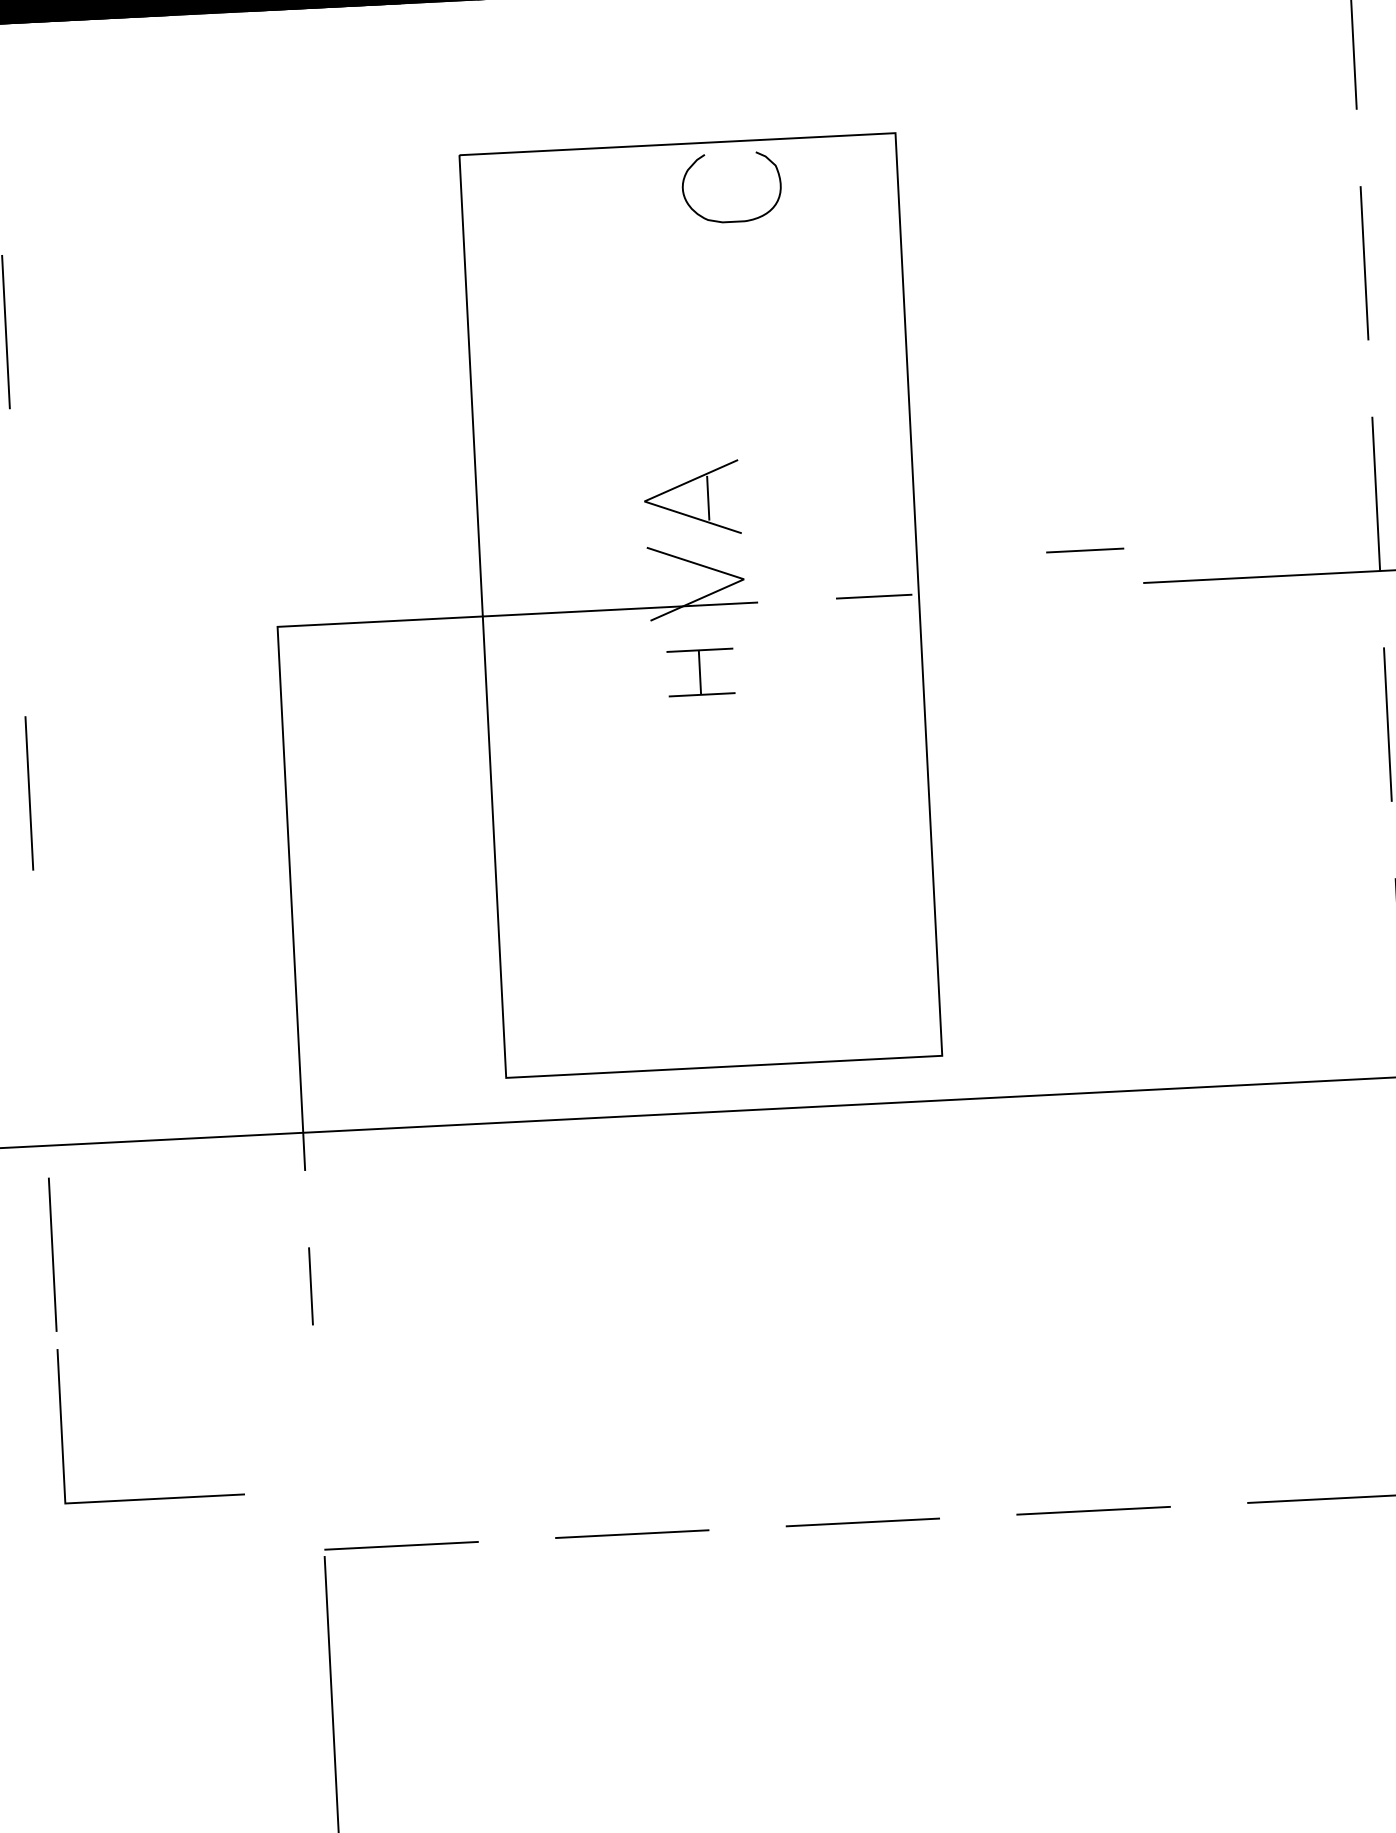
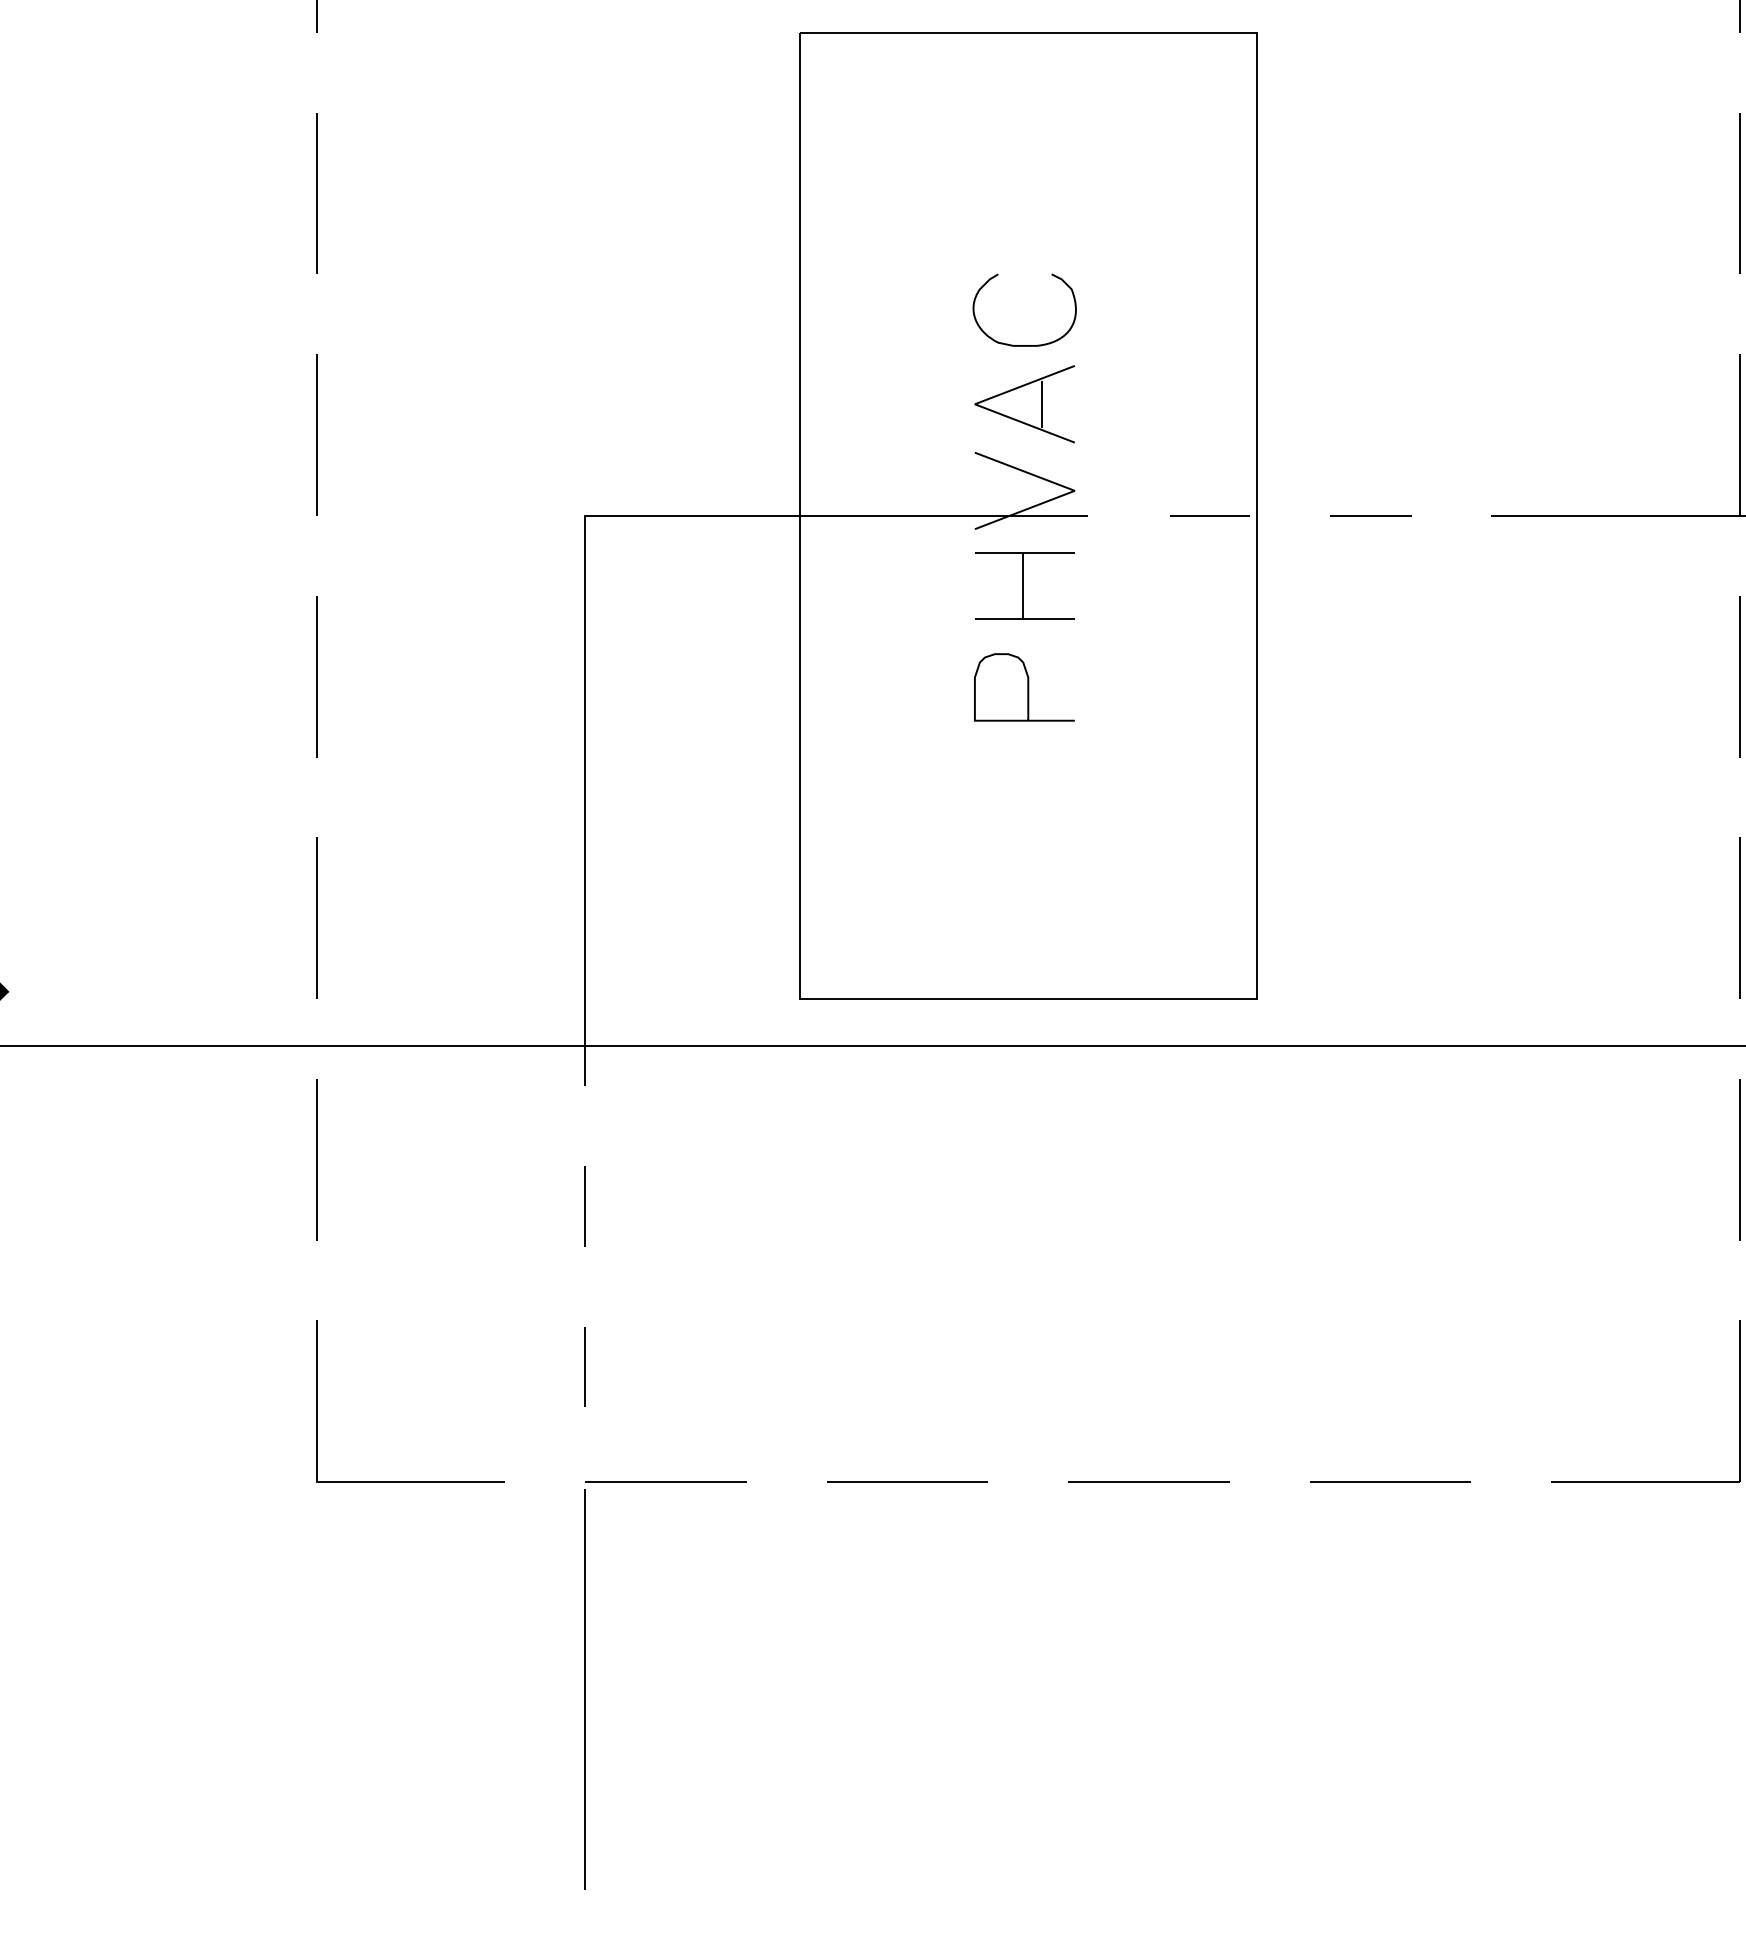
curve: (733, 221) -> (1024, 345), moved
line: (1085, 550) -> (1370, 515), moved
line: (17, 562) -> (316, 434), added
part: (700, 672) -> (1024, 585), size x1.43
curve: (708, 769) -> (1027, 687), added
line: (40, 1023) -> (316, 917), added
line: (318, 1439) -> (584, 1366), added
line: (154, 1498) -> (410, 1481), moved

